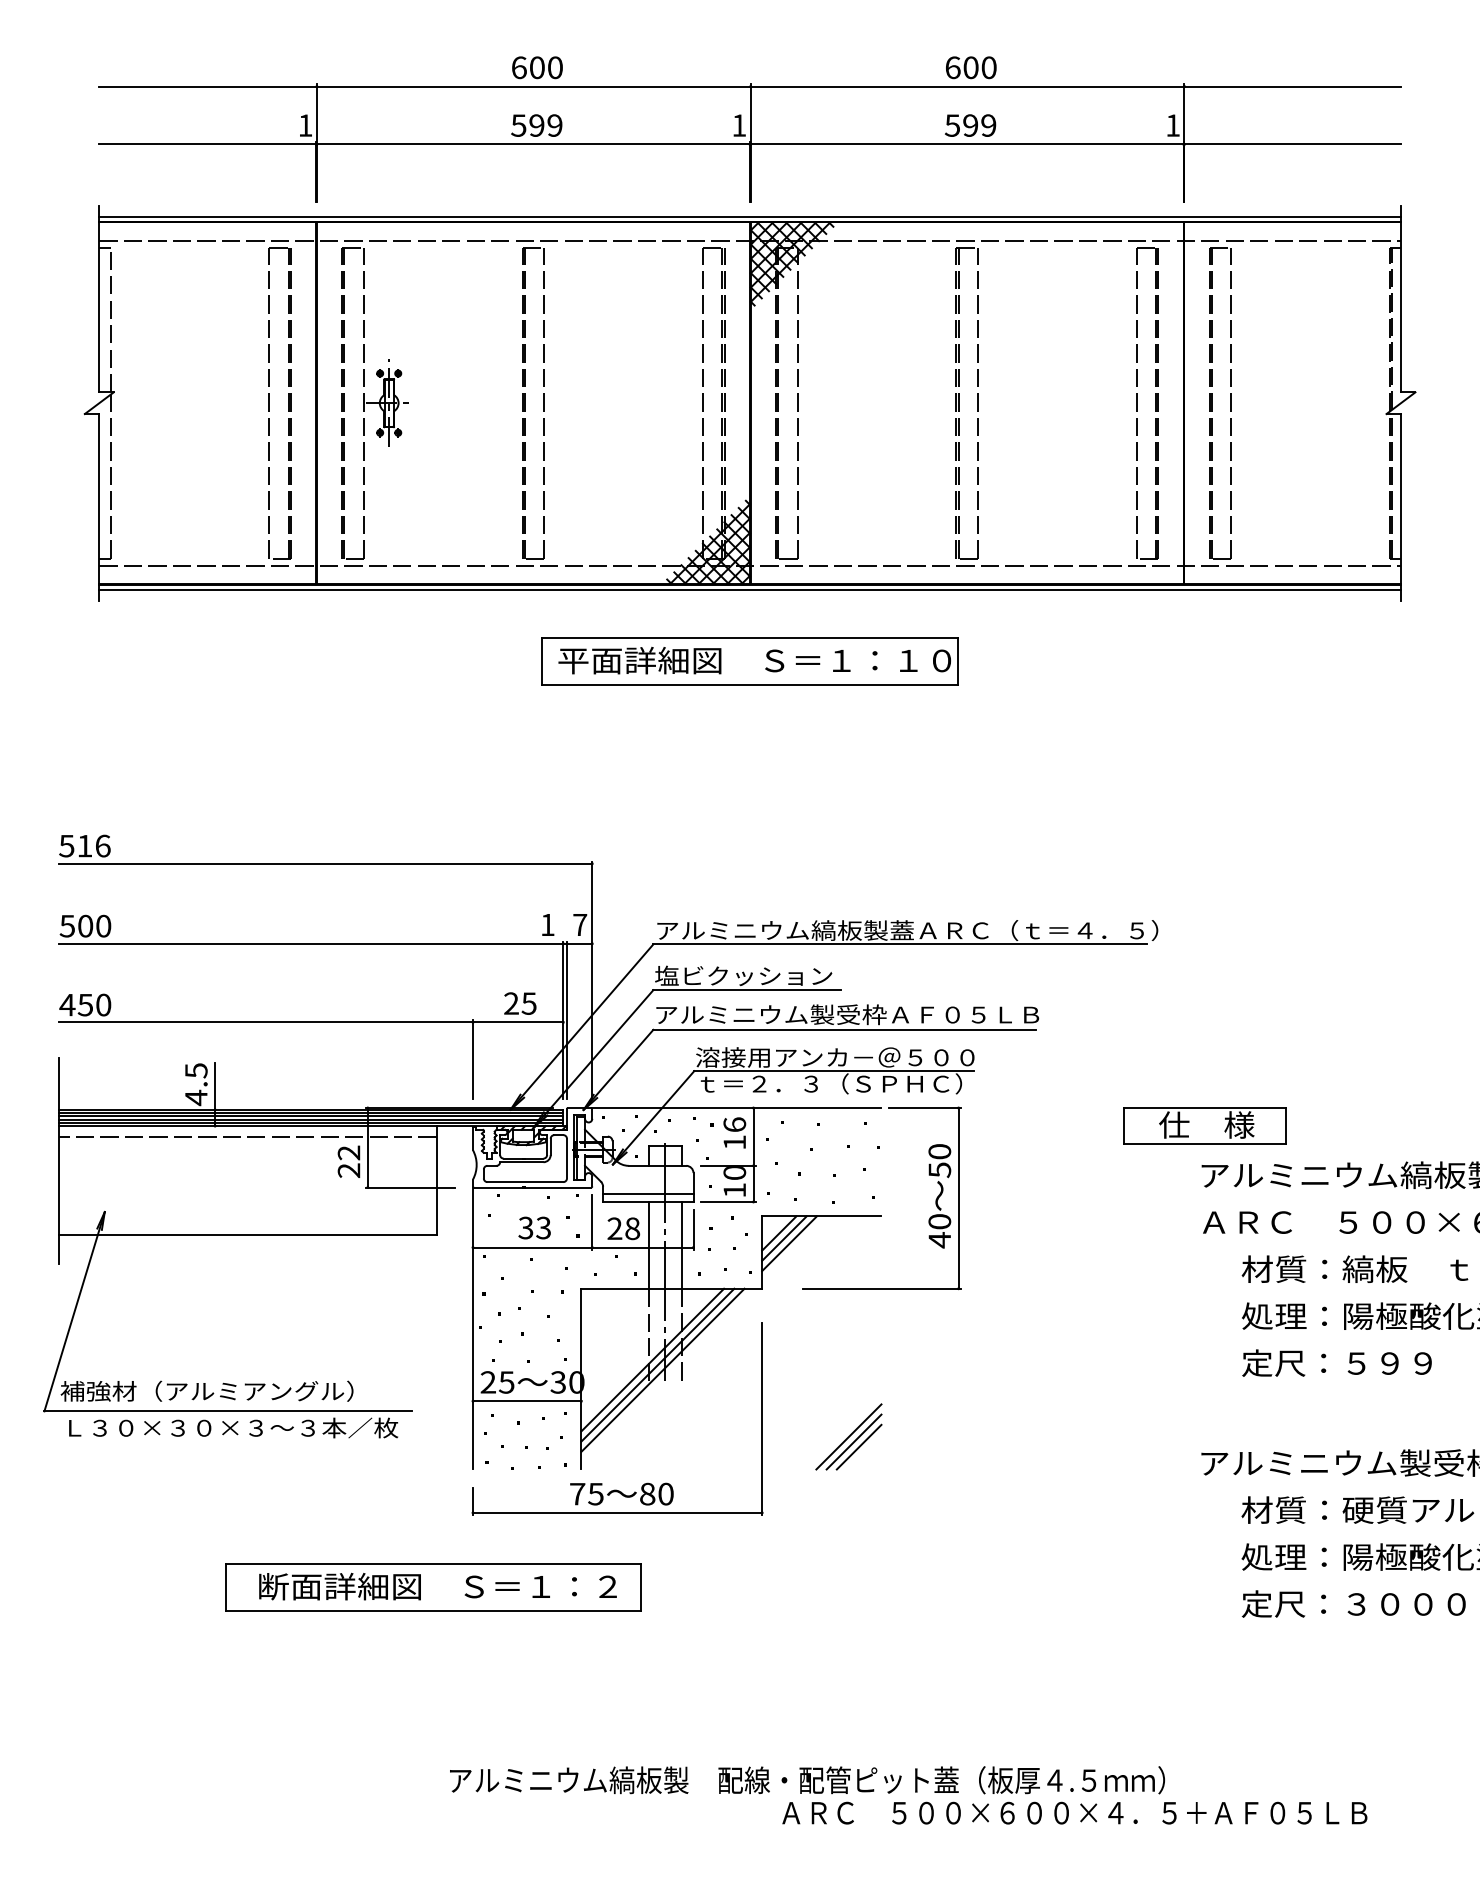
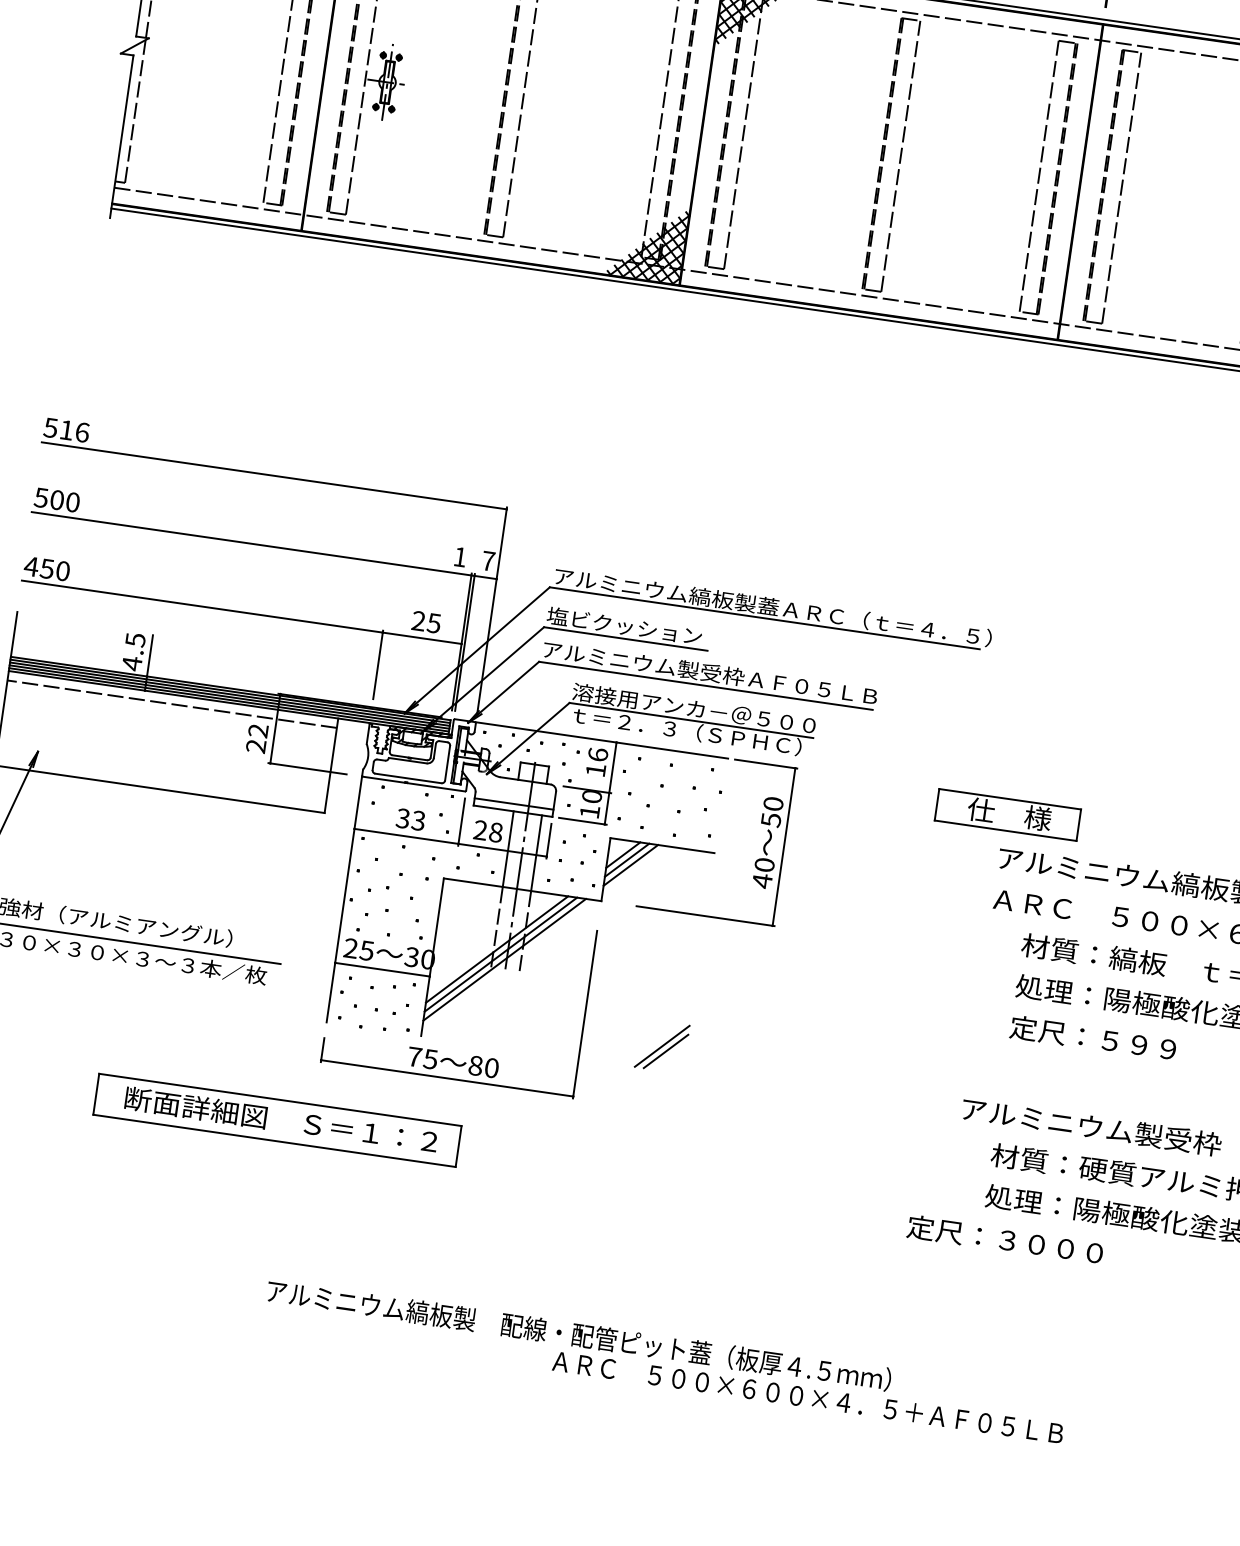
part: (749, 661) -> (669, 352), removed
line: (848, 1436) -> (658, 1040), removed
text: (1353, 1603) -> (1004, 1239), moved

